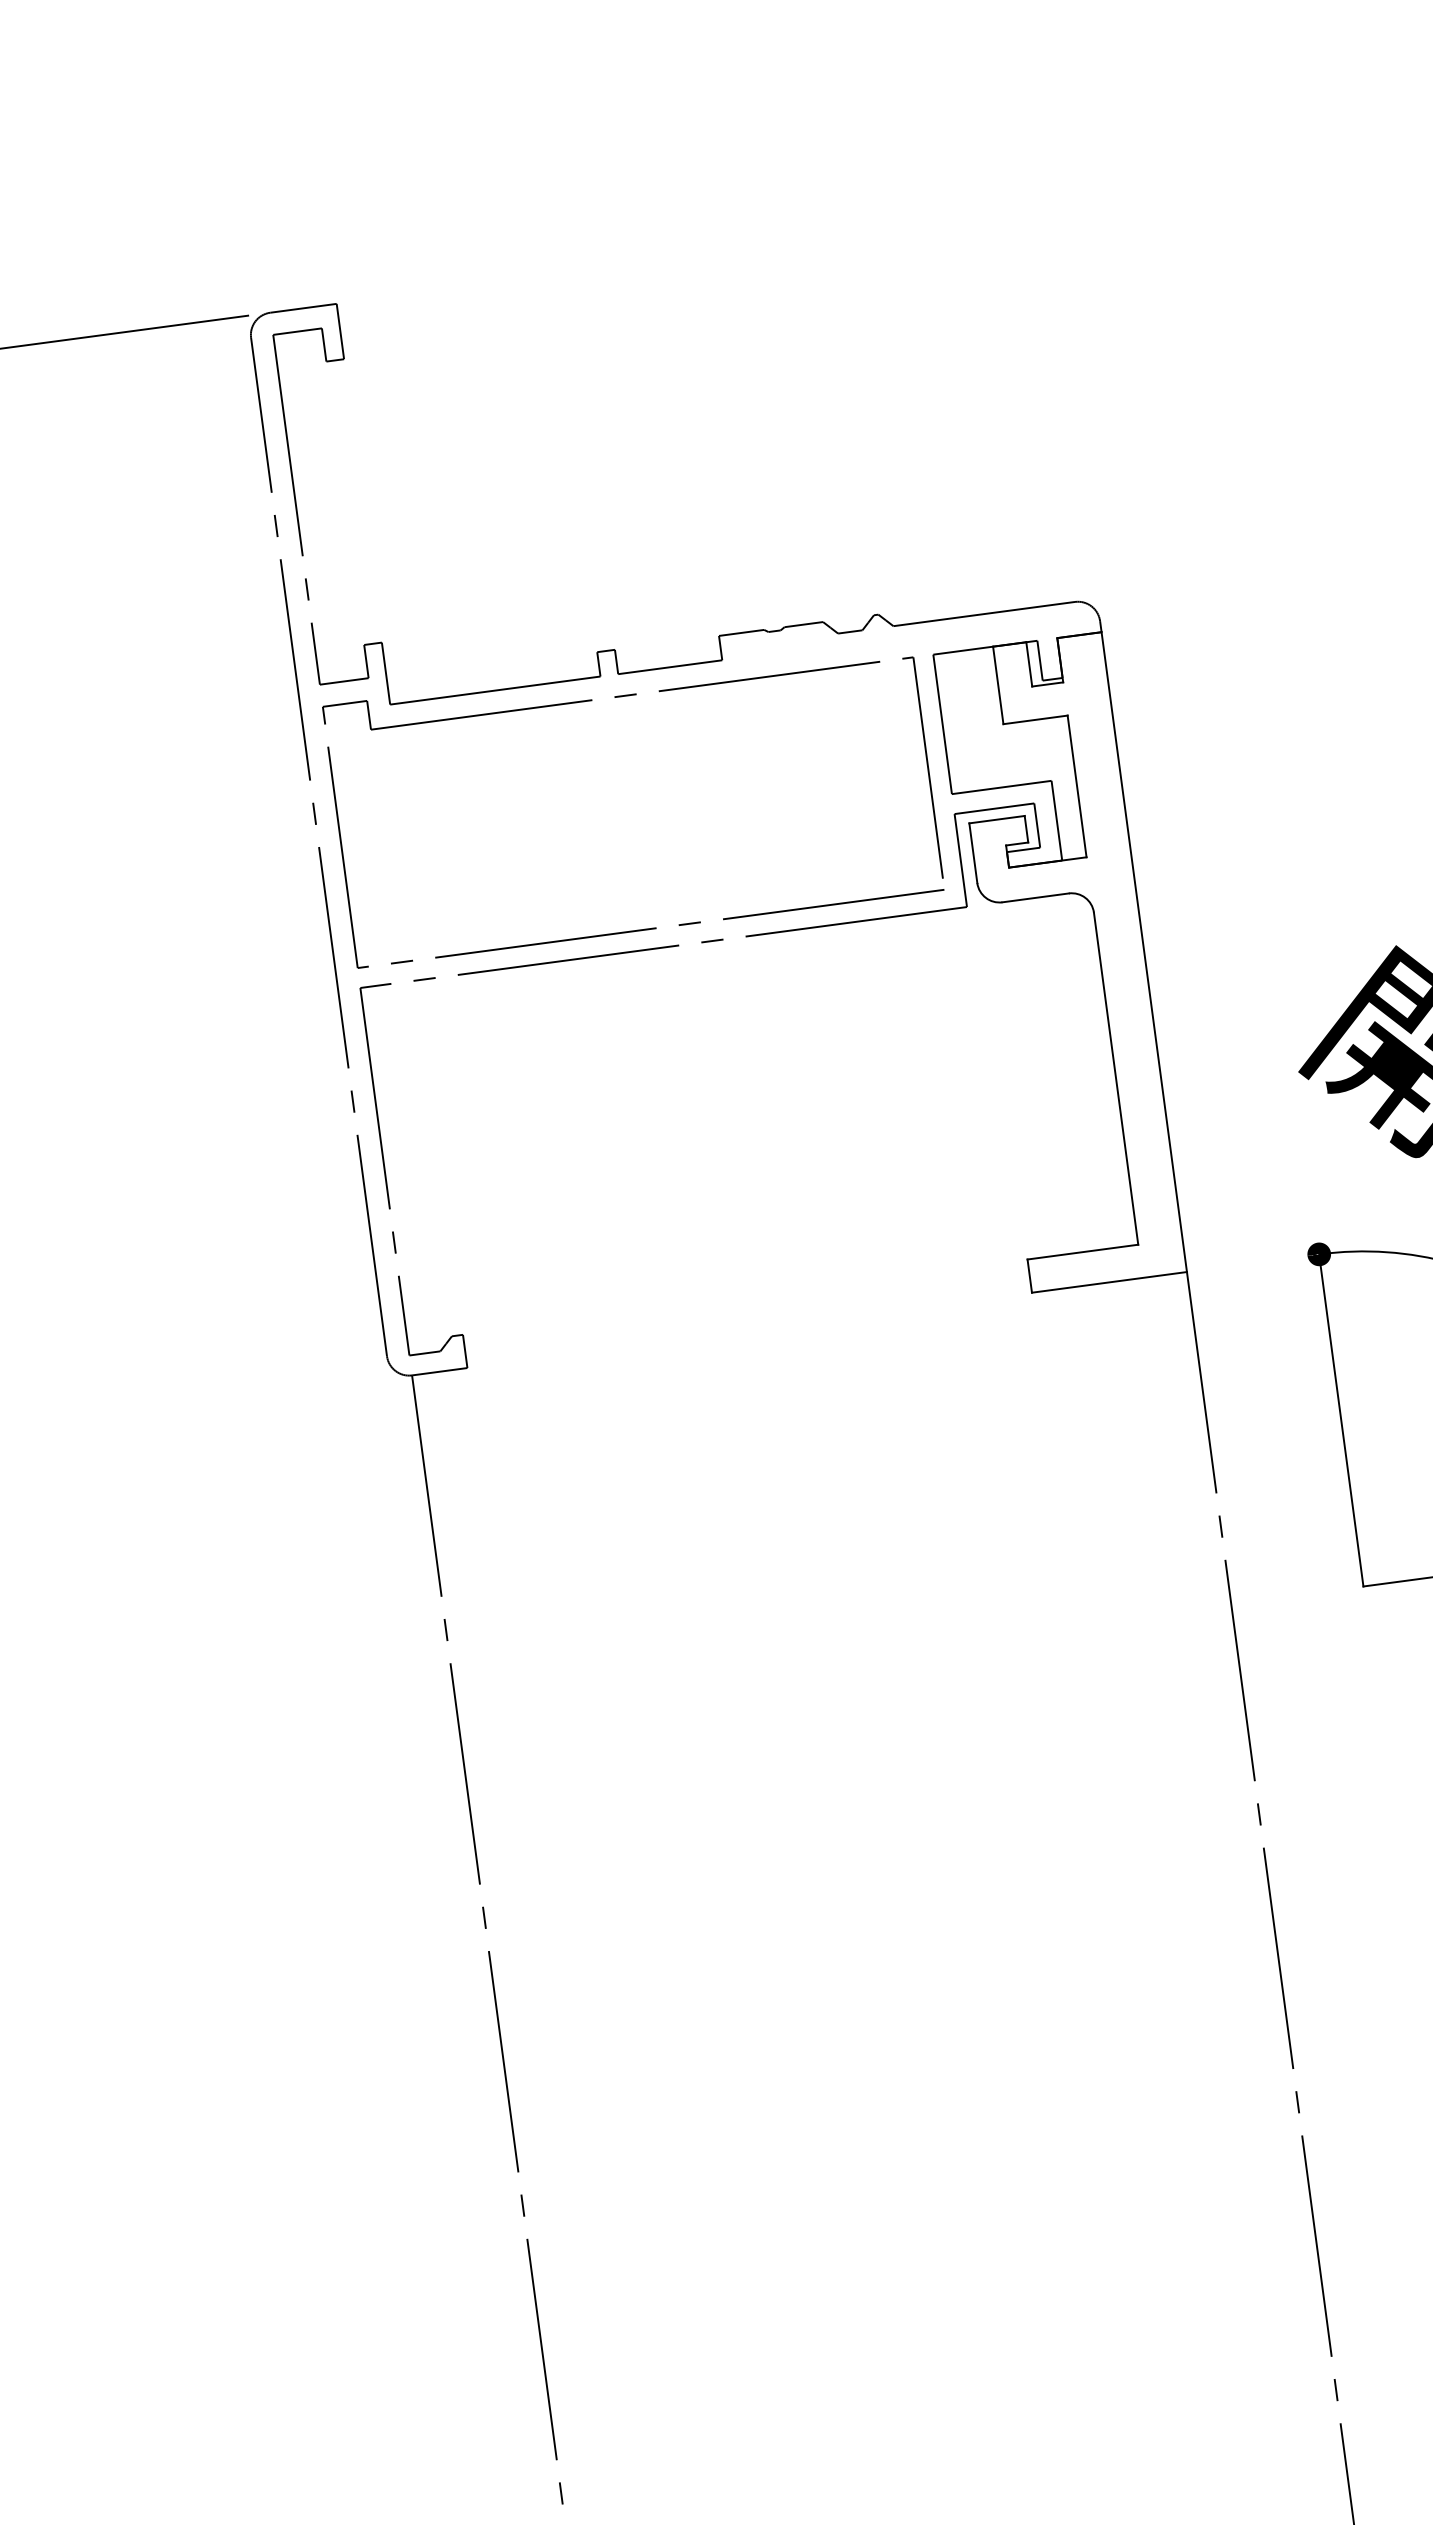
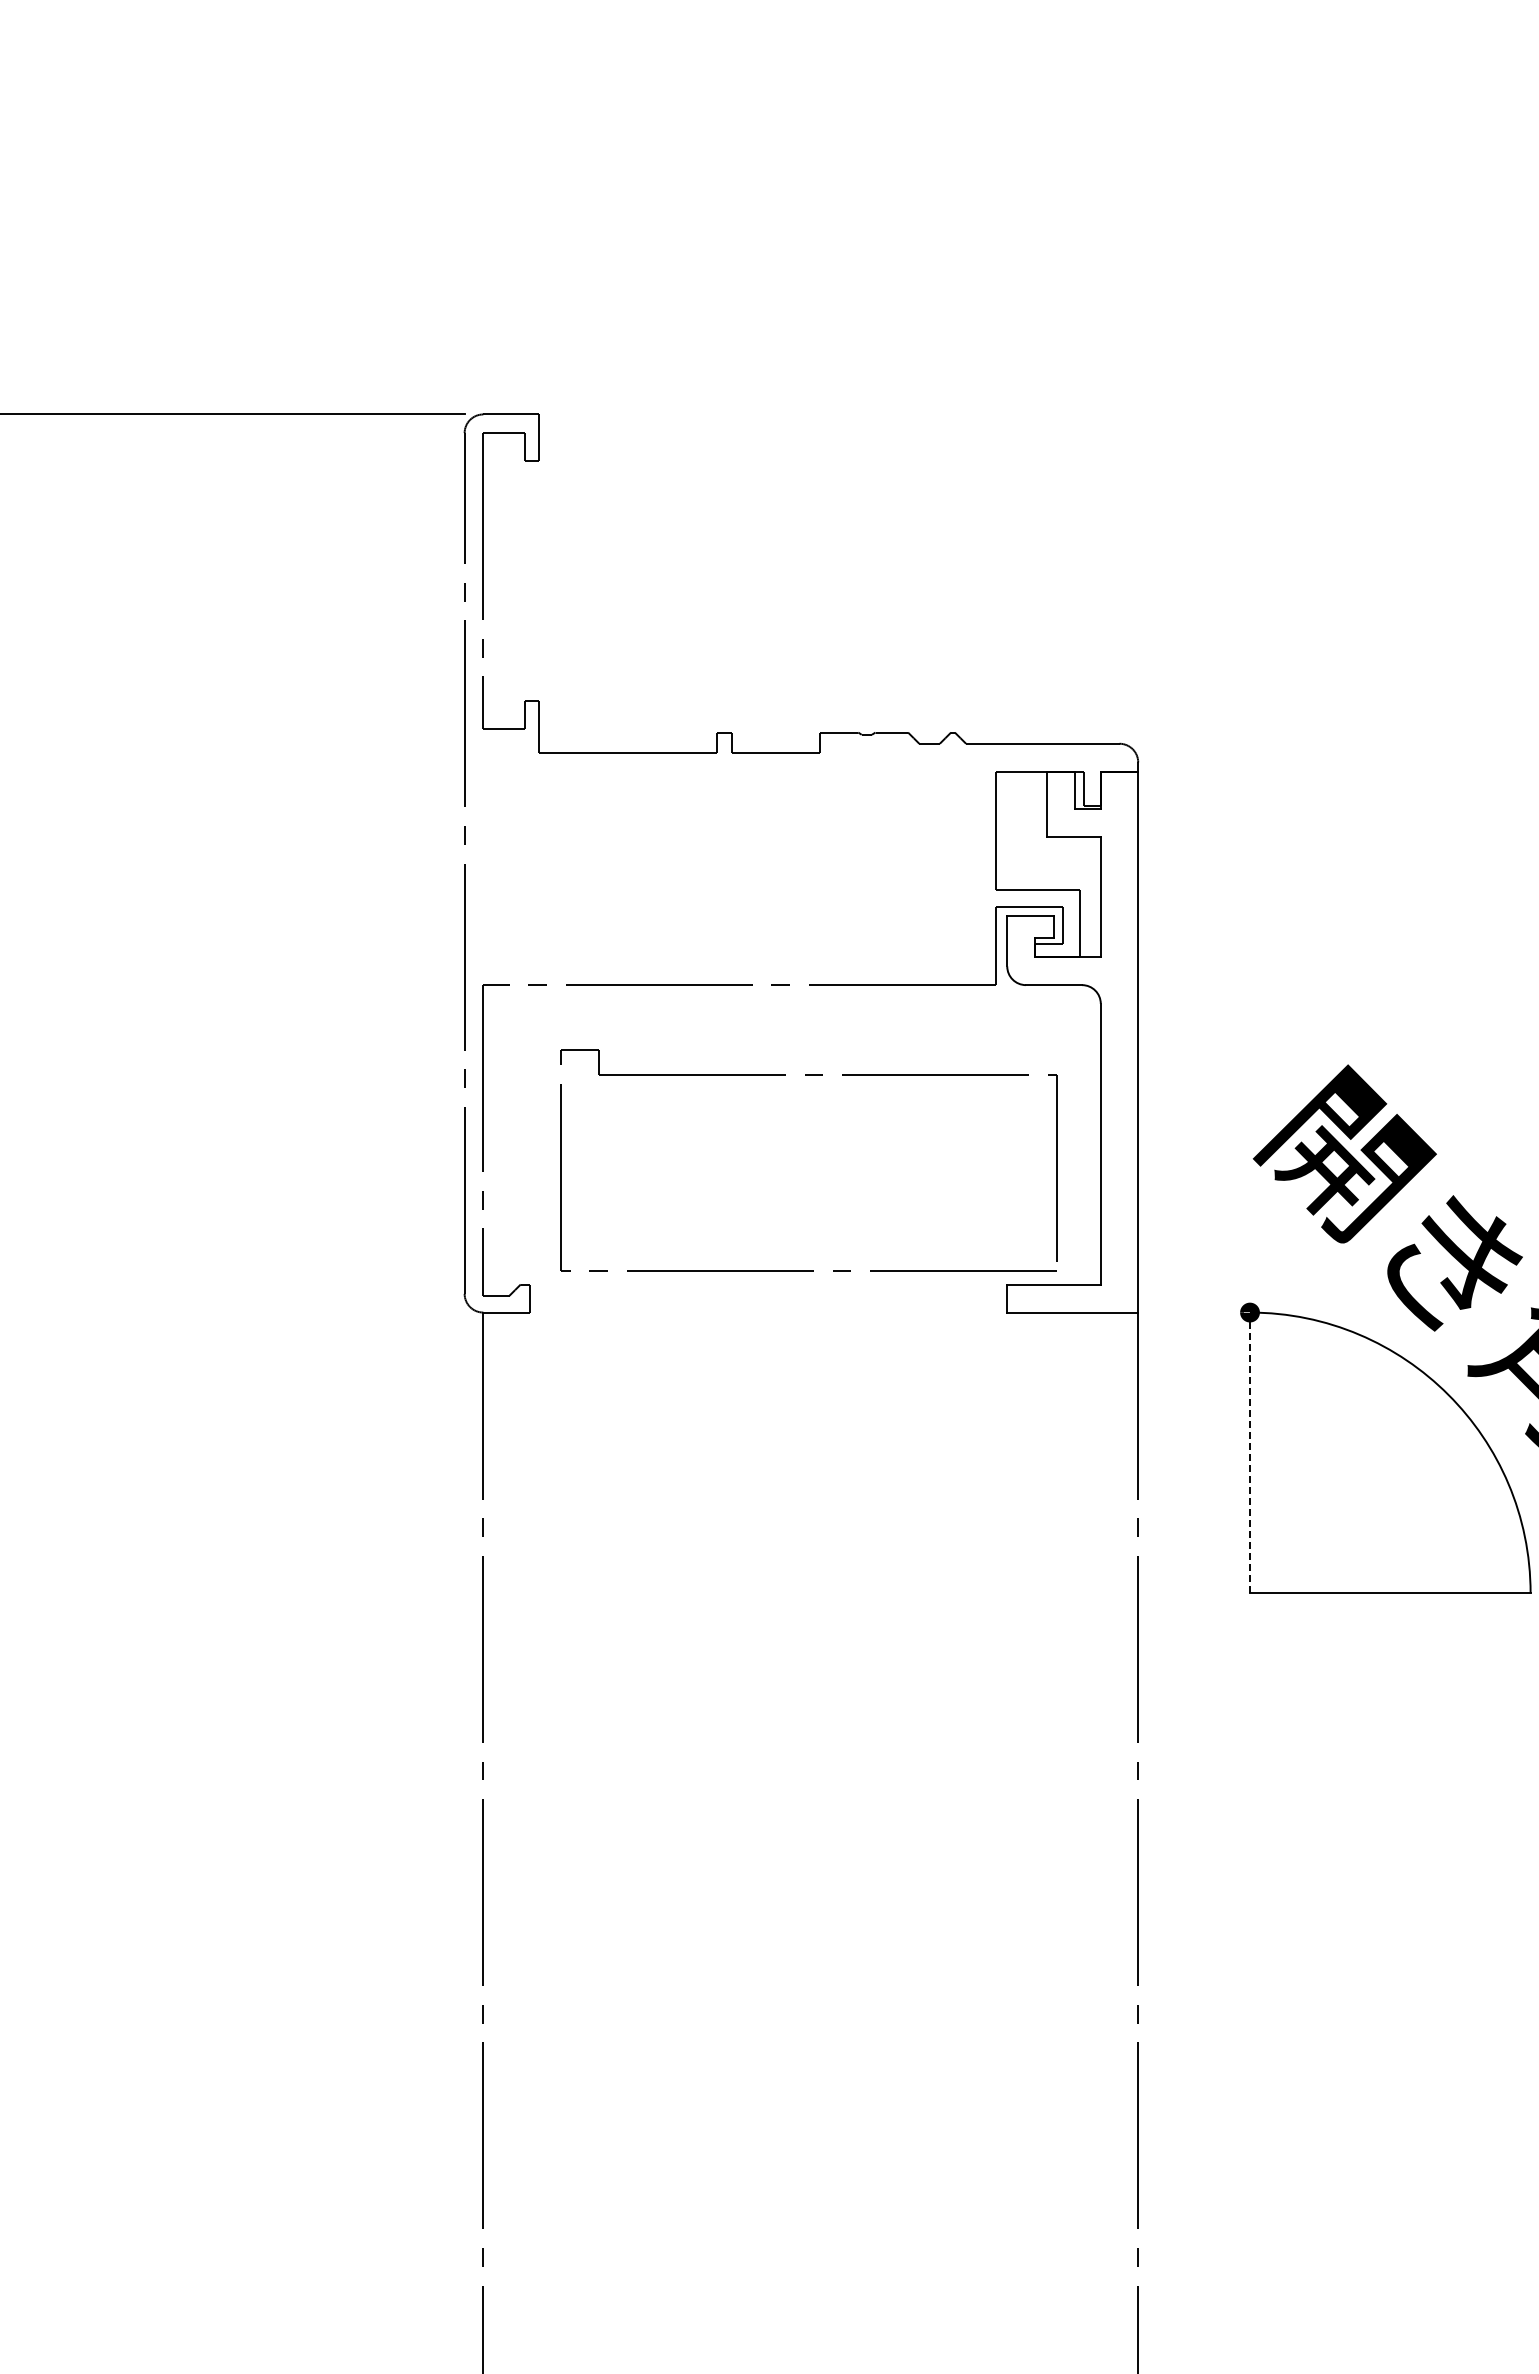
part: (619, 697) -> (808, 1075), moved
line: (1340, 1420) -> (1249, 1452), solid -> dashed

